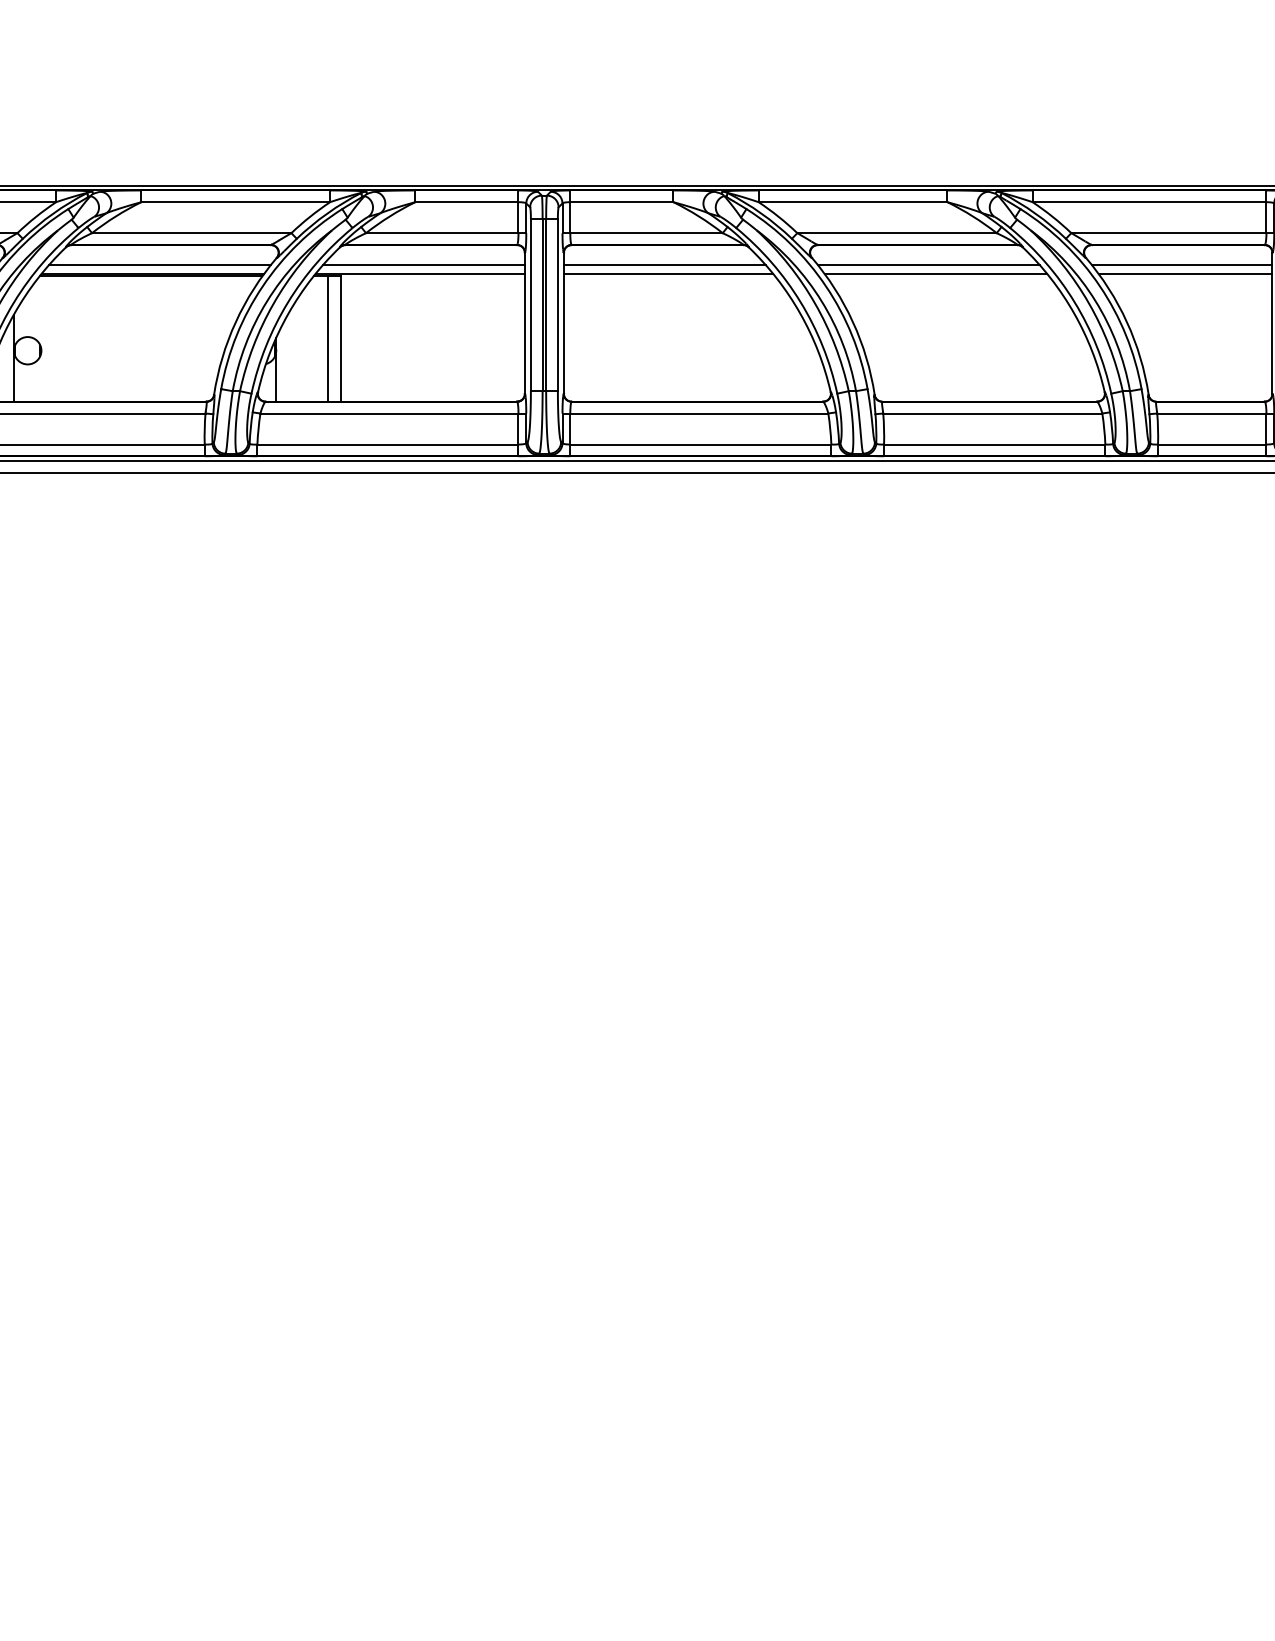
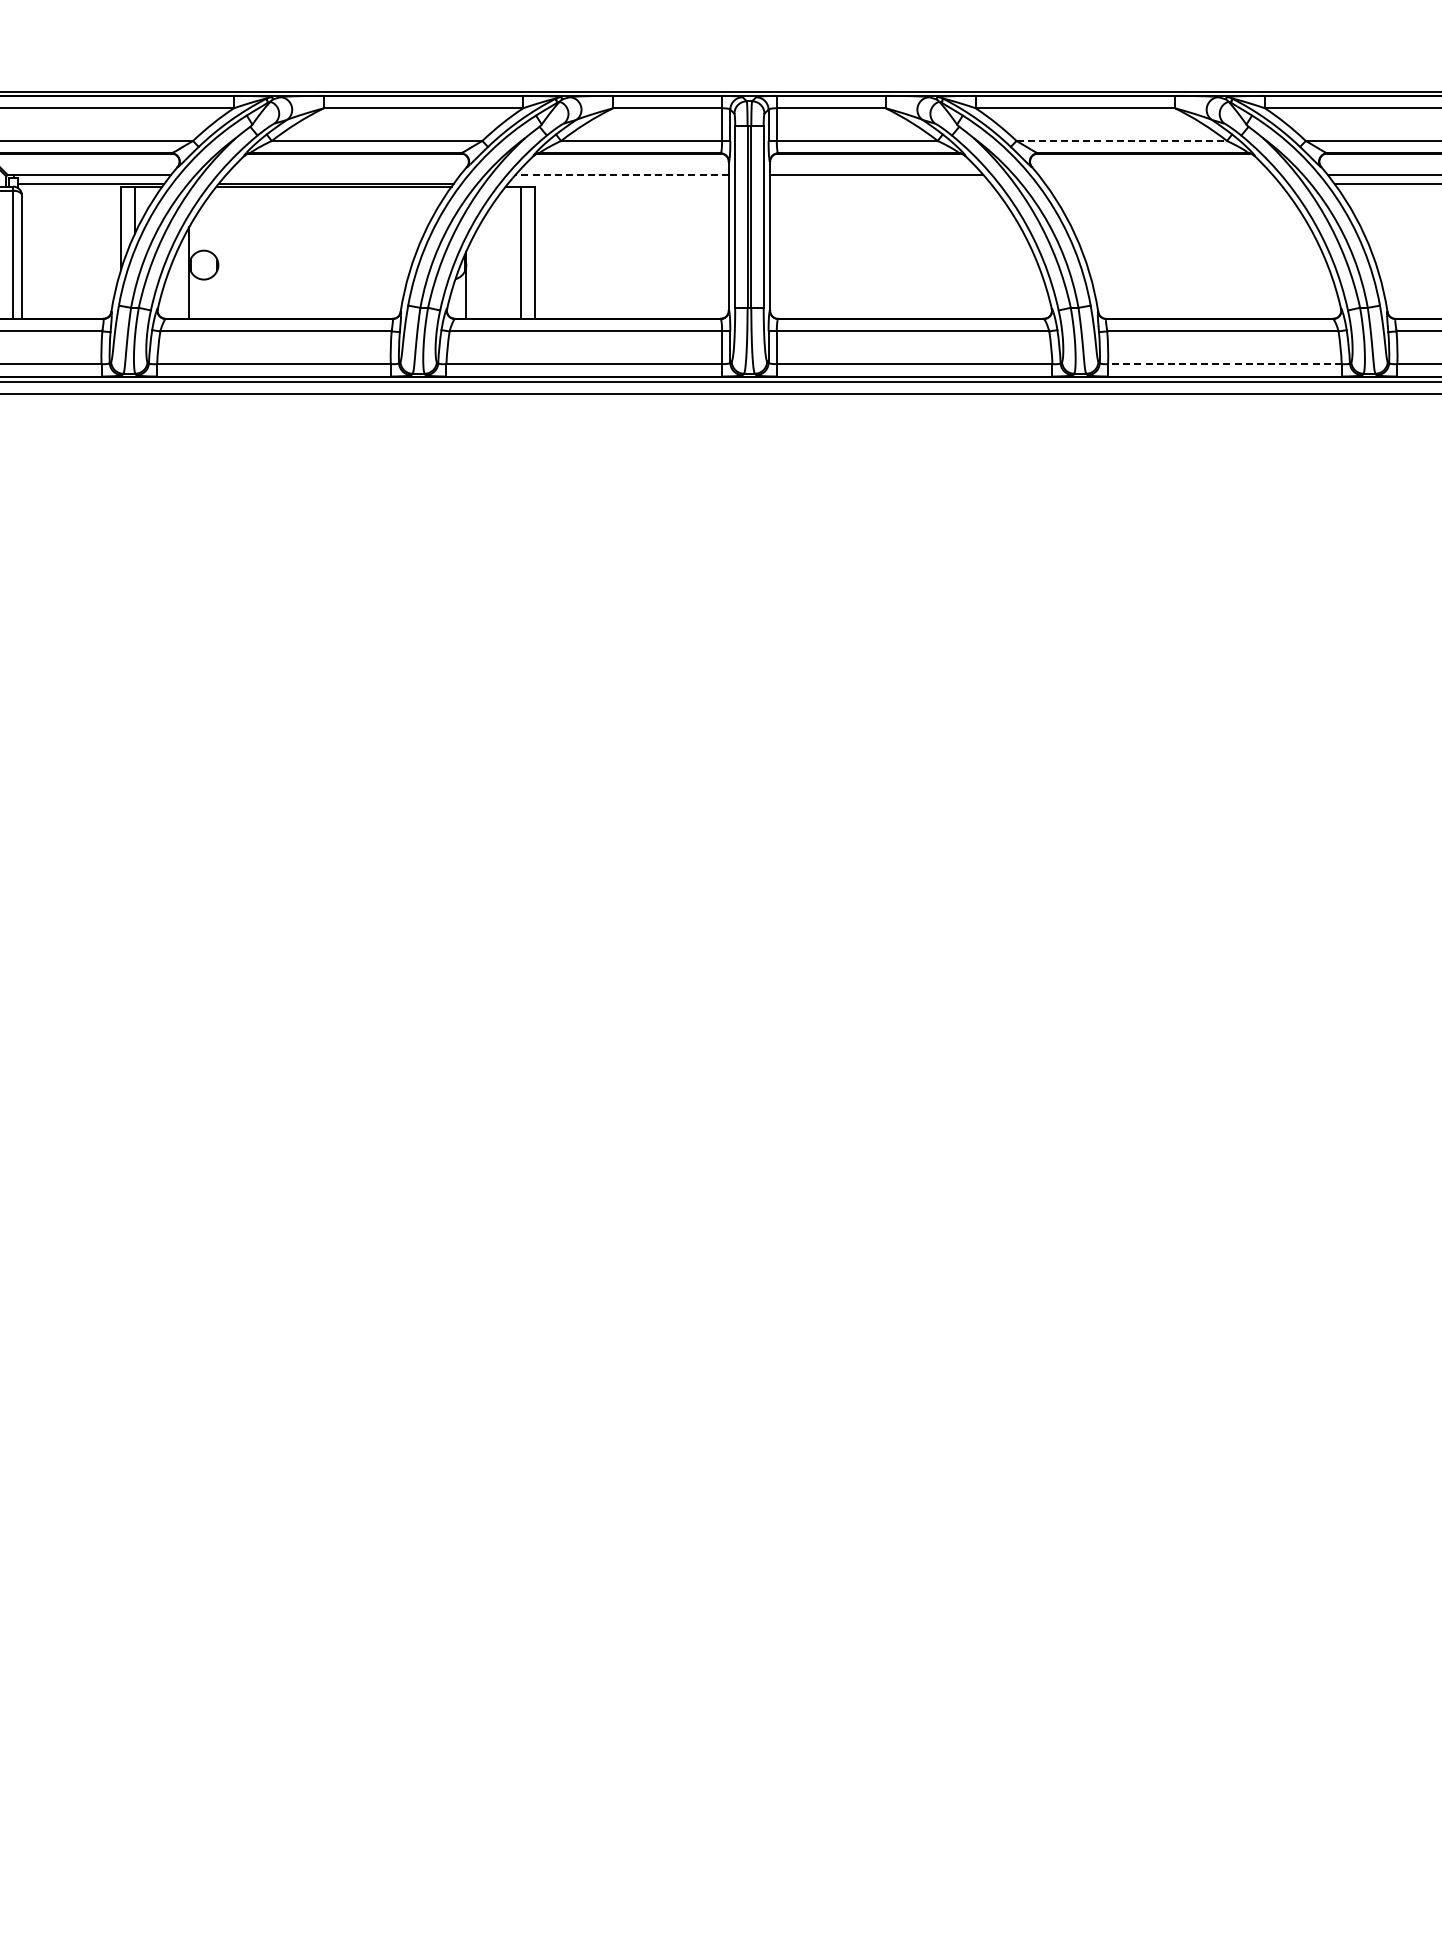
line: (897, 232) -> (1122, 140), solid -> dashed
line: (159, 265) -> (343, 175), removed
line: (424, 265) -> (622, 175), solid -> dashed
line: (928, 265) -> (1155, 175), removed
line: (420, 273) -> (618, 183), removed
line: (668, 273) -> (880, 183), removed
line: (935, 273) -> (1162, 183), removed
line: (994, 444) -> (1224, 364), solid -> dashed

